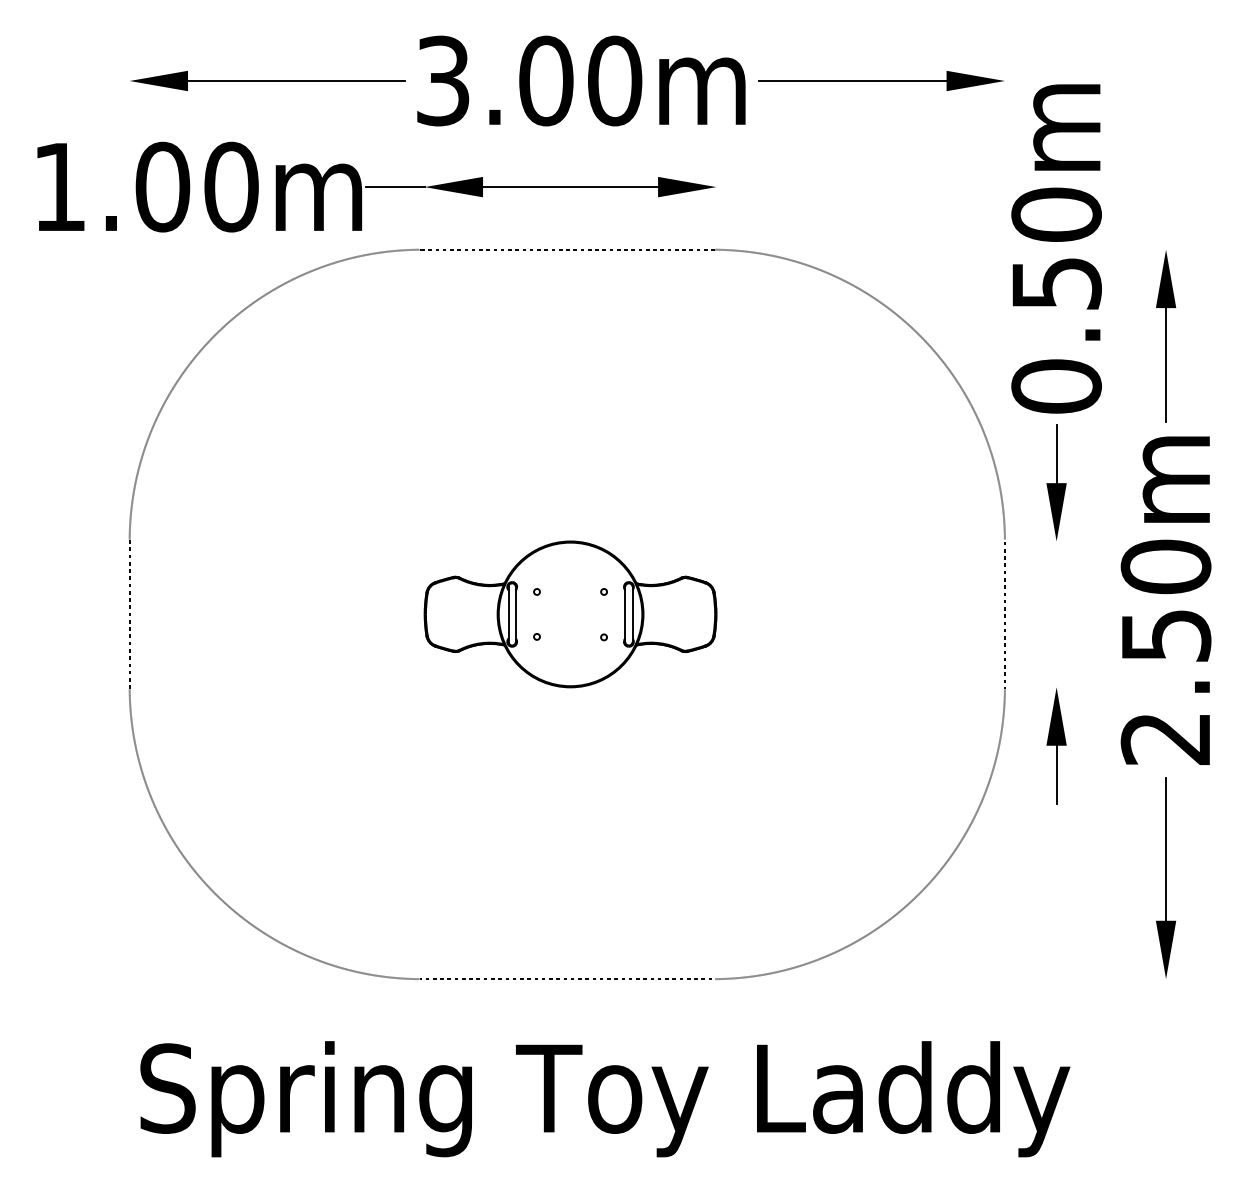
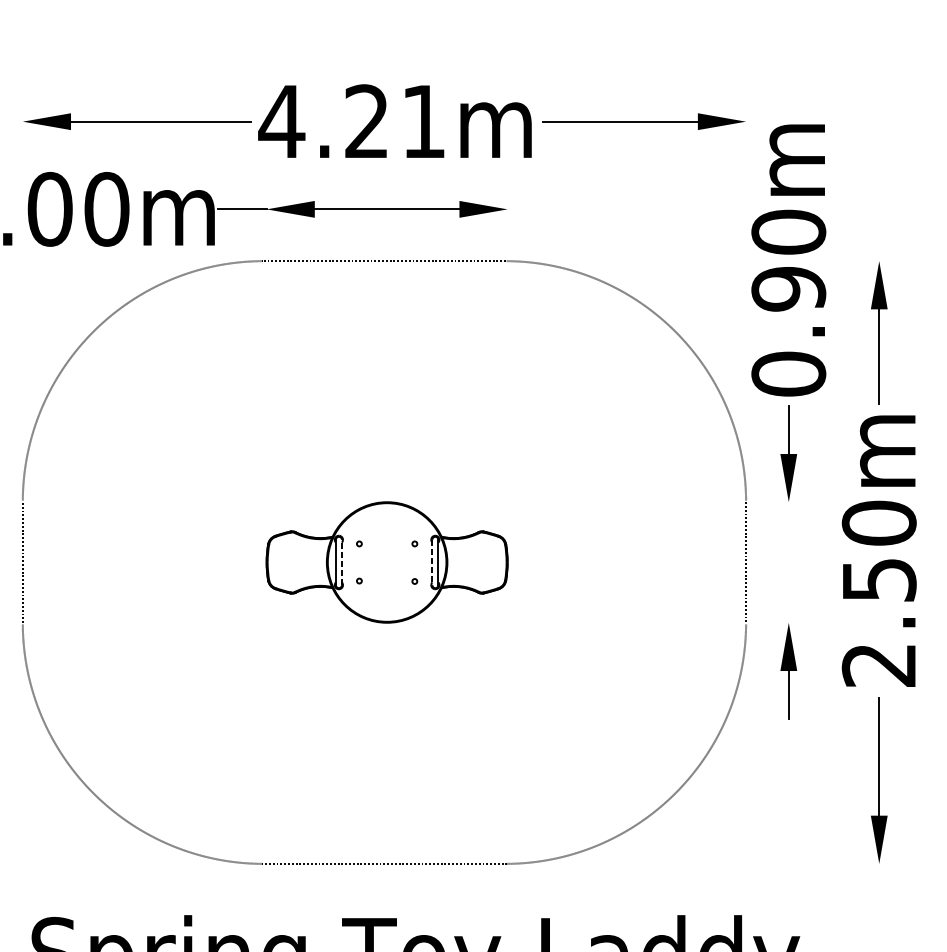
text: (528, 80) -> (352, 121), 3.00m -> 4.21m
text: (1056, 283) -> (788, 289), 0.50m -> 0.90m
line: (515, 613) -> (341, 561), solid -> dashed
line: (625, 614) -> (432, 562), solid -> dashed

